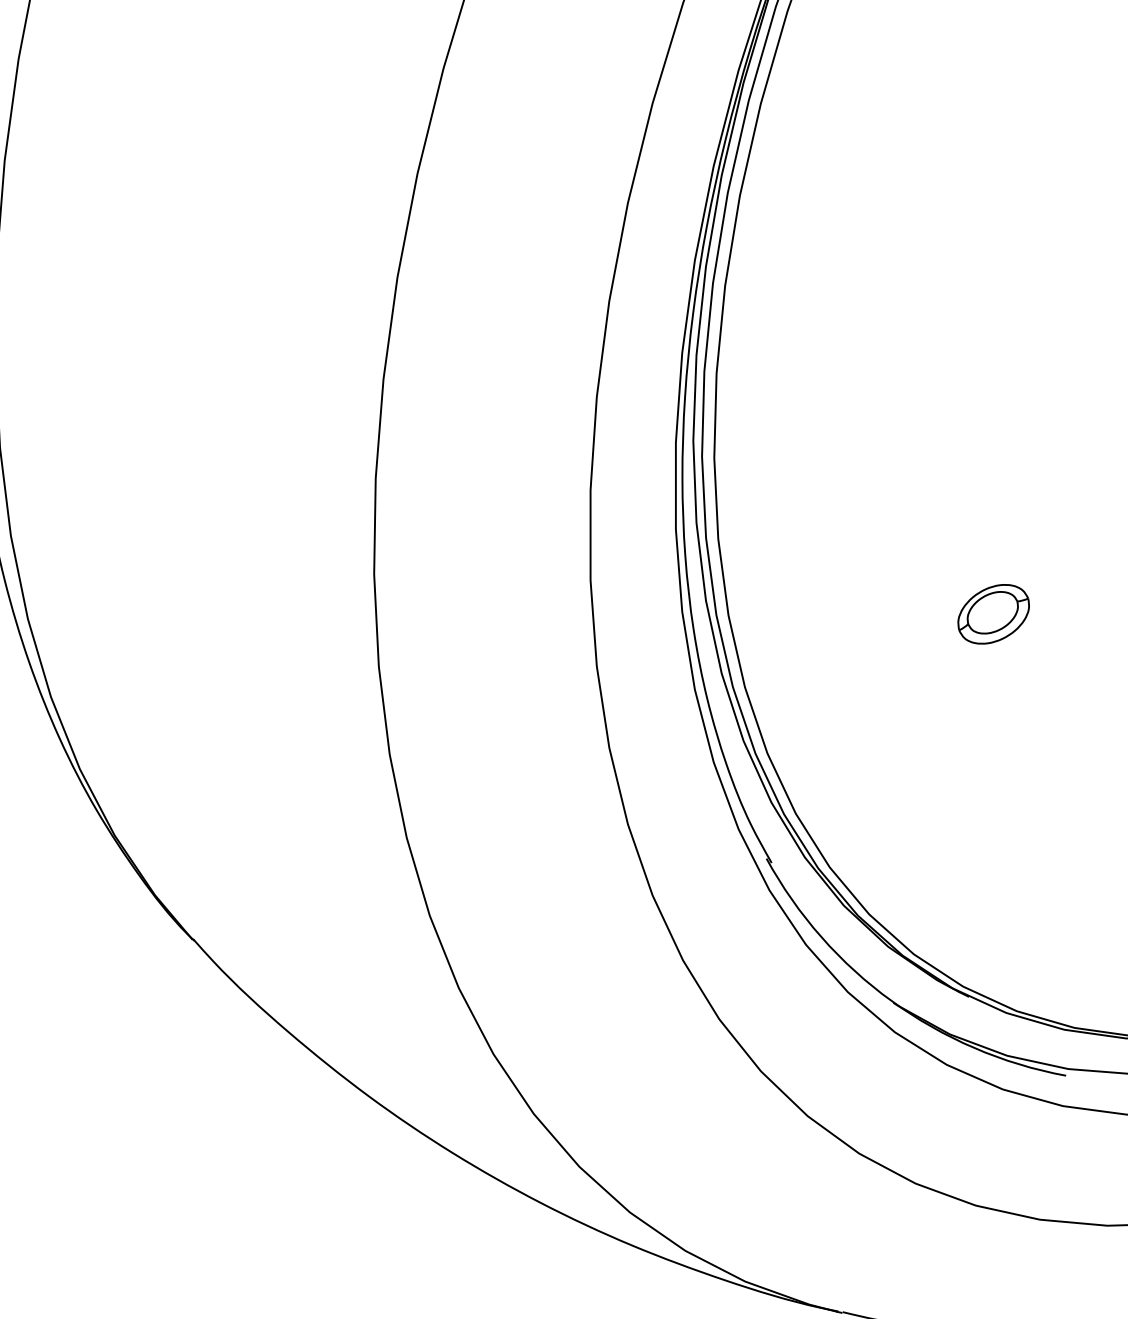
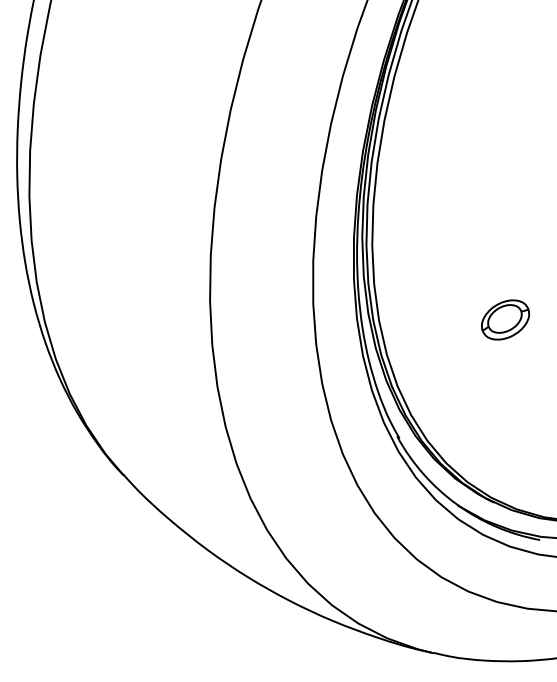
part: (993, 613) -> (505, 319), size x1.4

